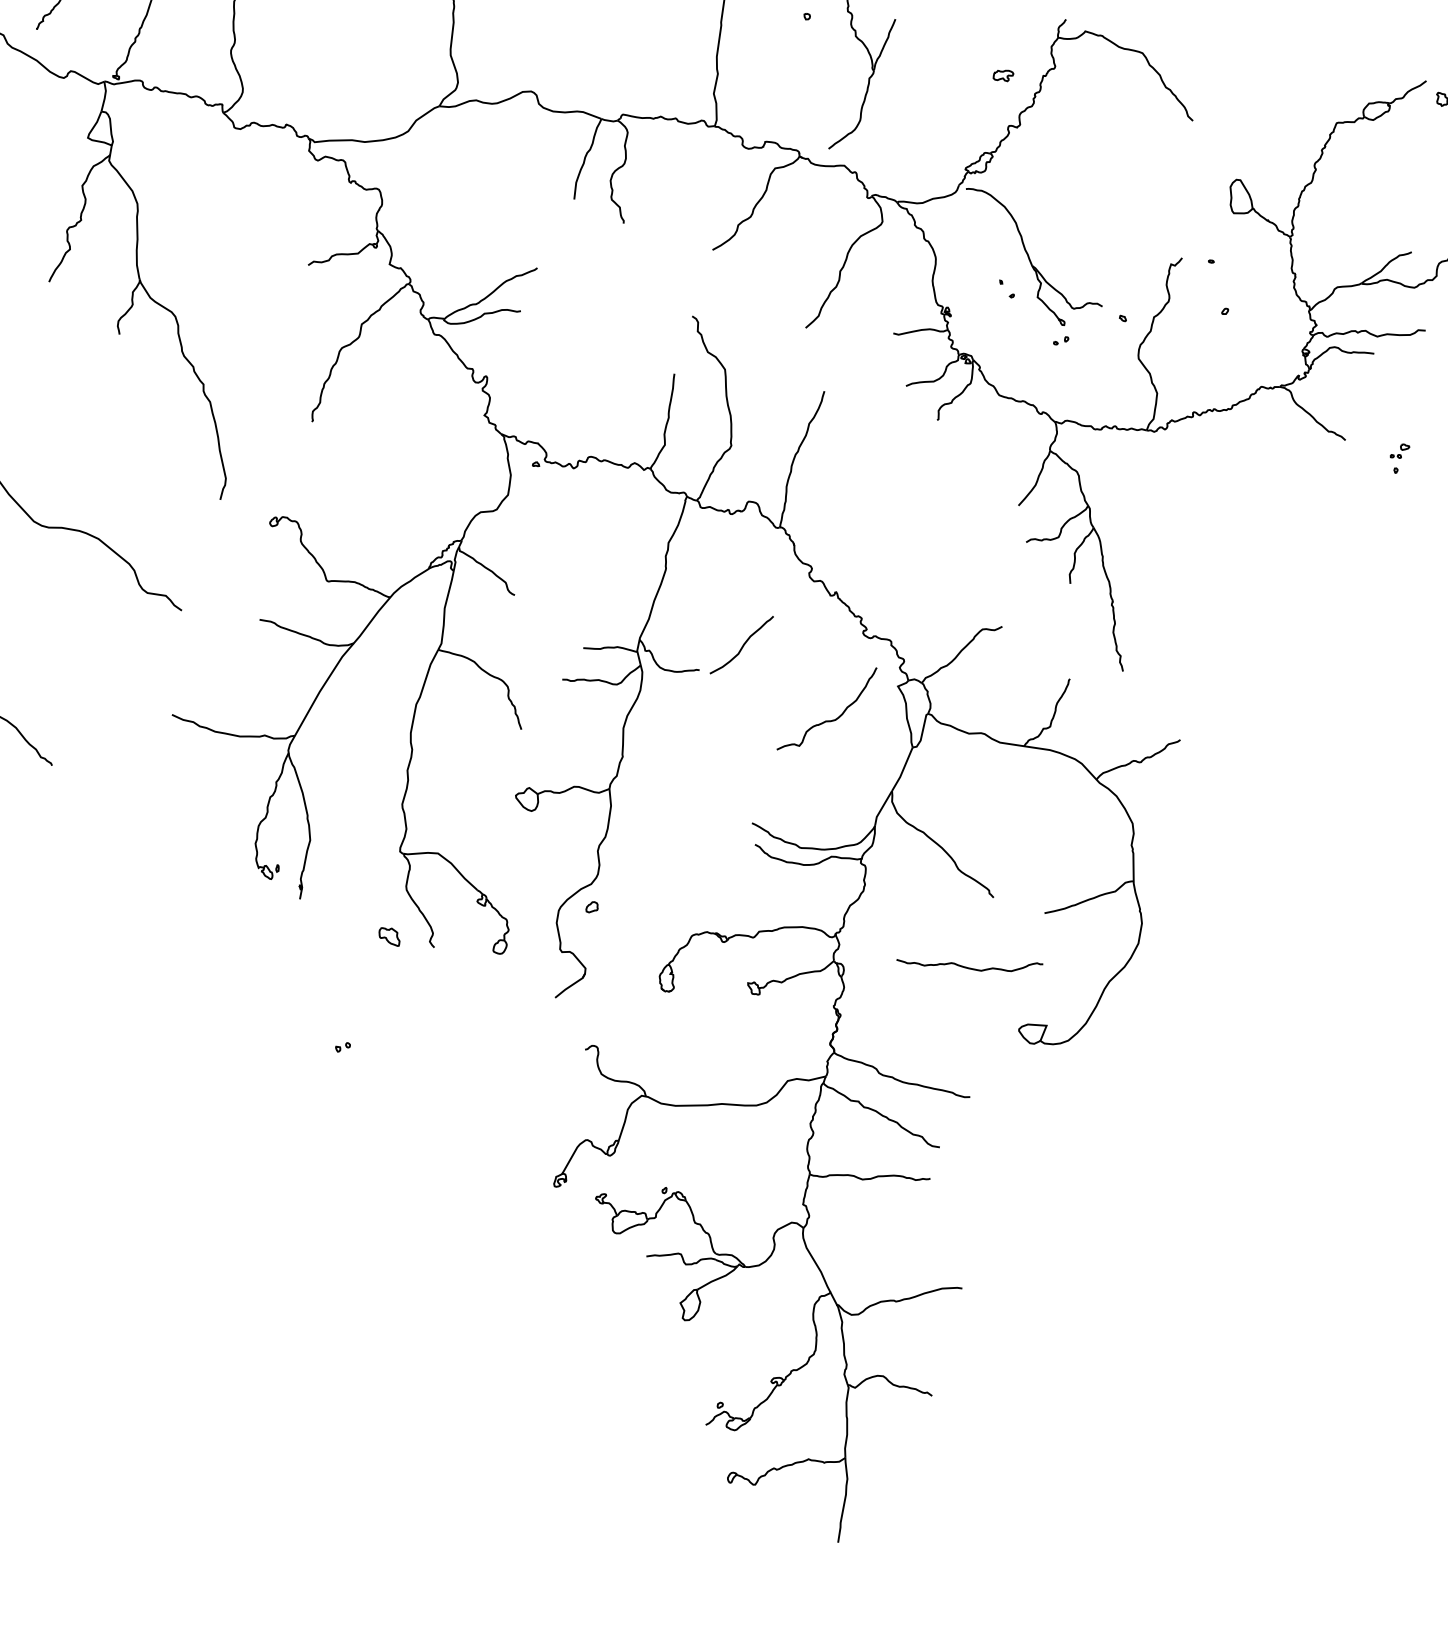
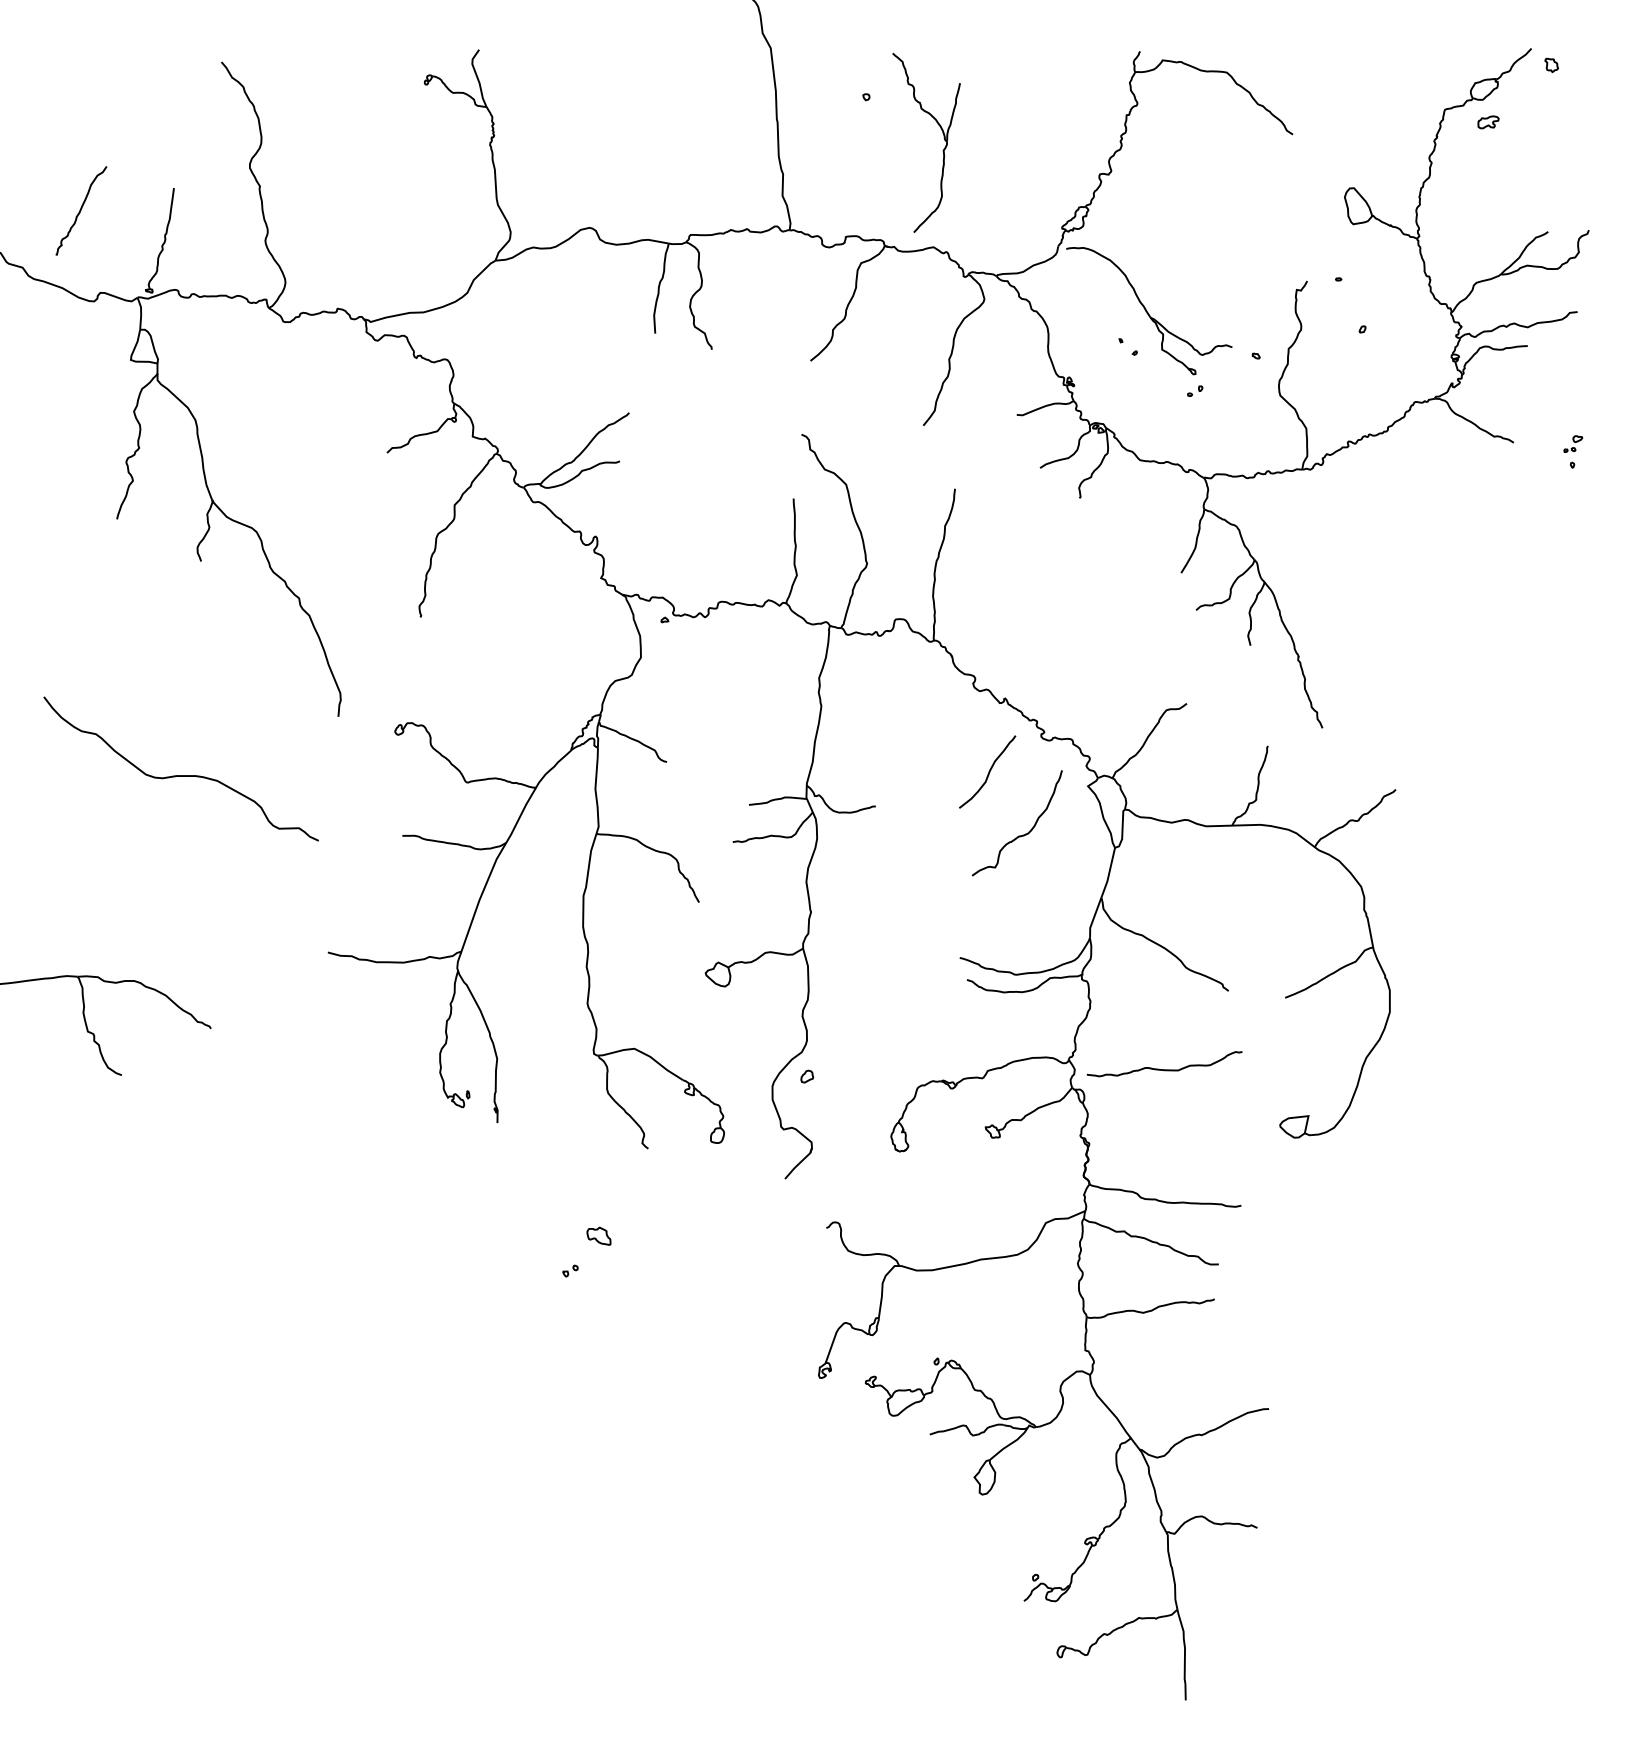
part: (1003, 75) -> (1488, 122), moved
curve: (742, 644) -> (988, 771), moved
curve: (386, 936) -> (595, 1237), moved
curve: (968, 967) -> (1164, 1069), moved

